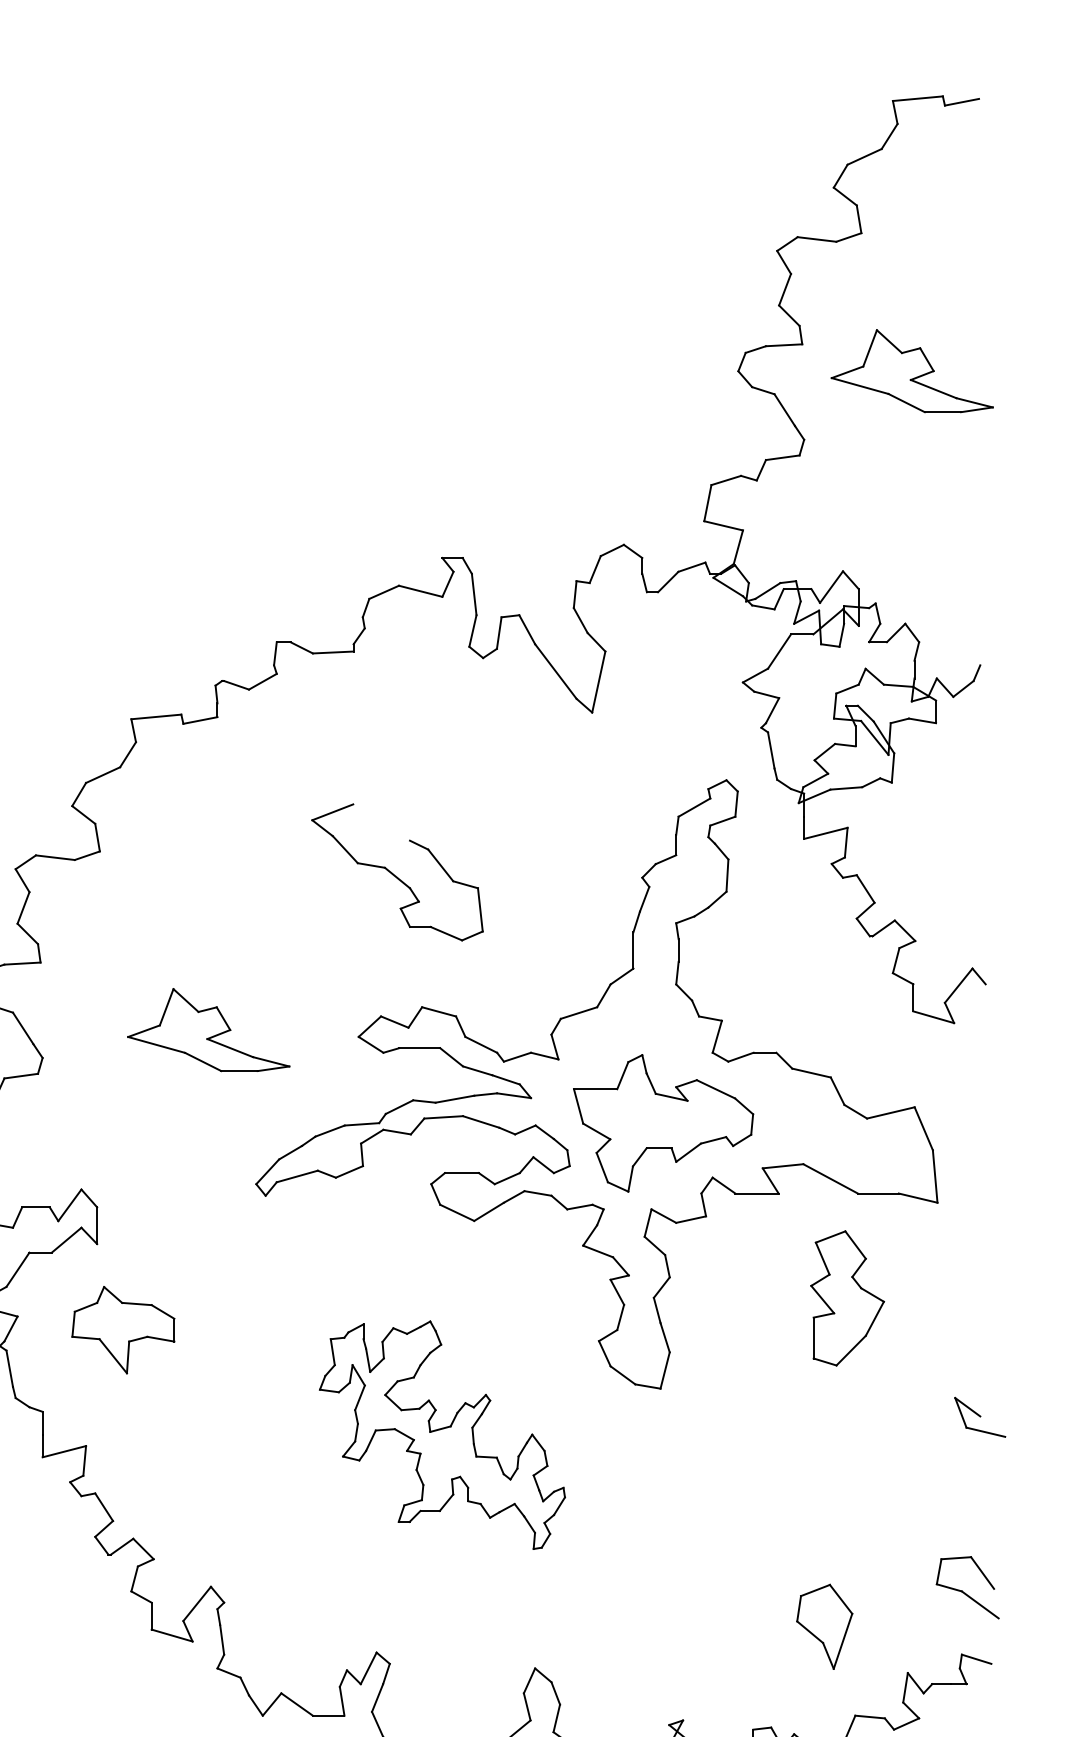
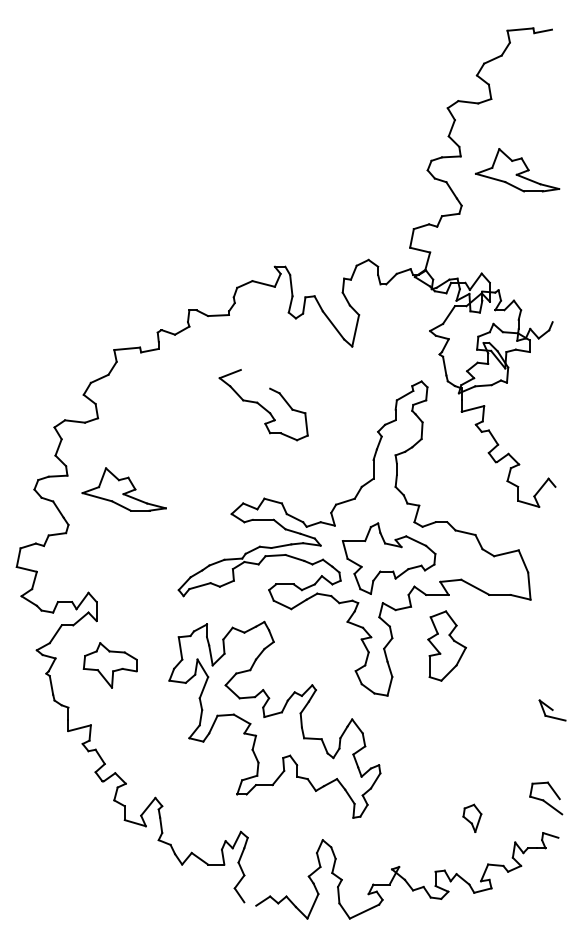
part: (397, 873) -> (263, 405), moved
part: (207, 1030) -> (123, 489), moved
part: (846, 1297) -> (446, 645), moved
part: (441, 1434) -> (274, 719), size x1.67
part: (825, 1624) -> (472, 817), size x0.62

